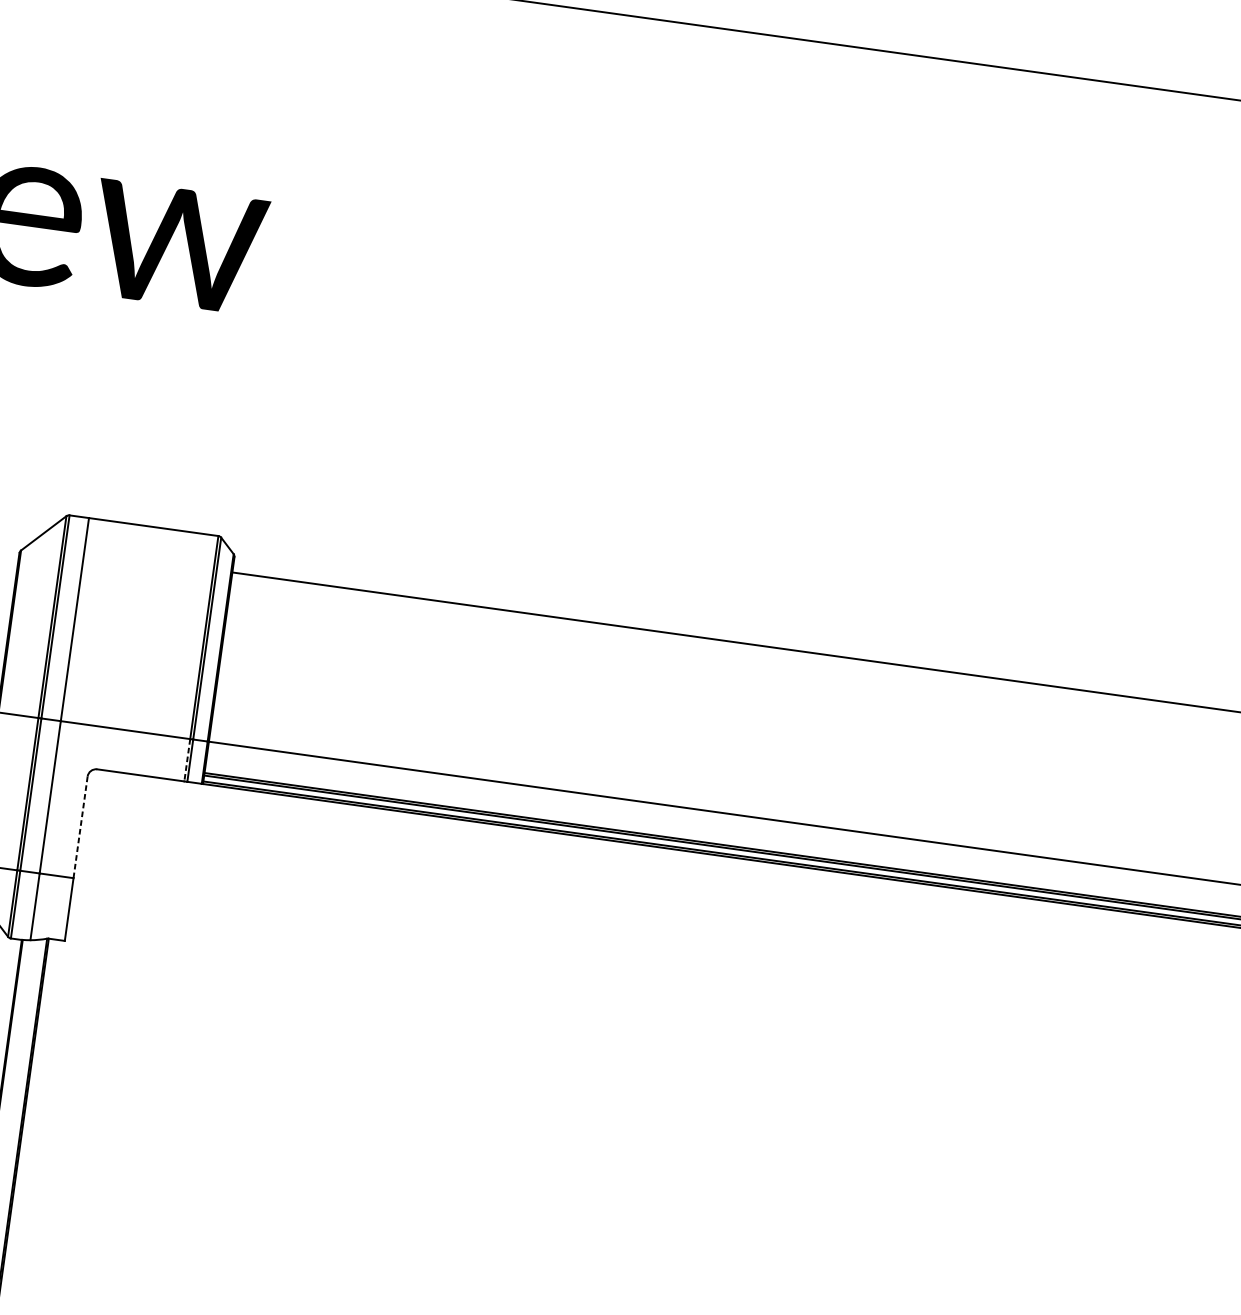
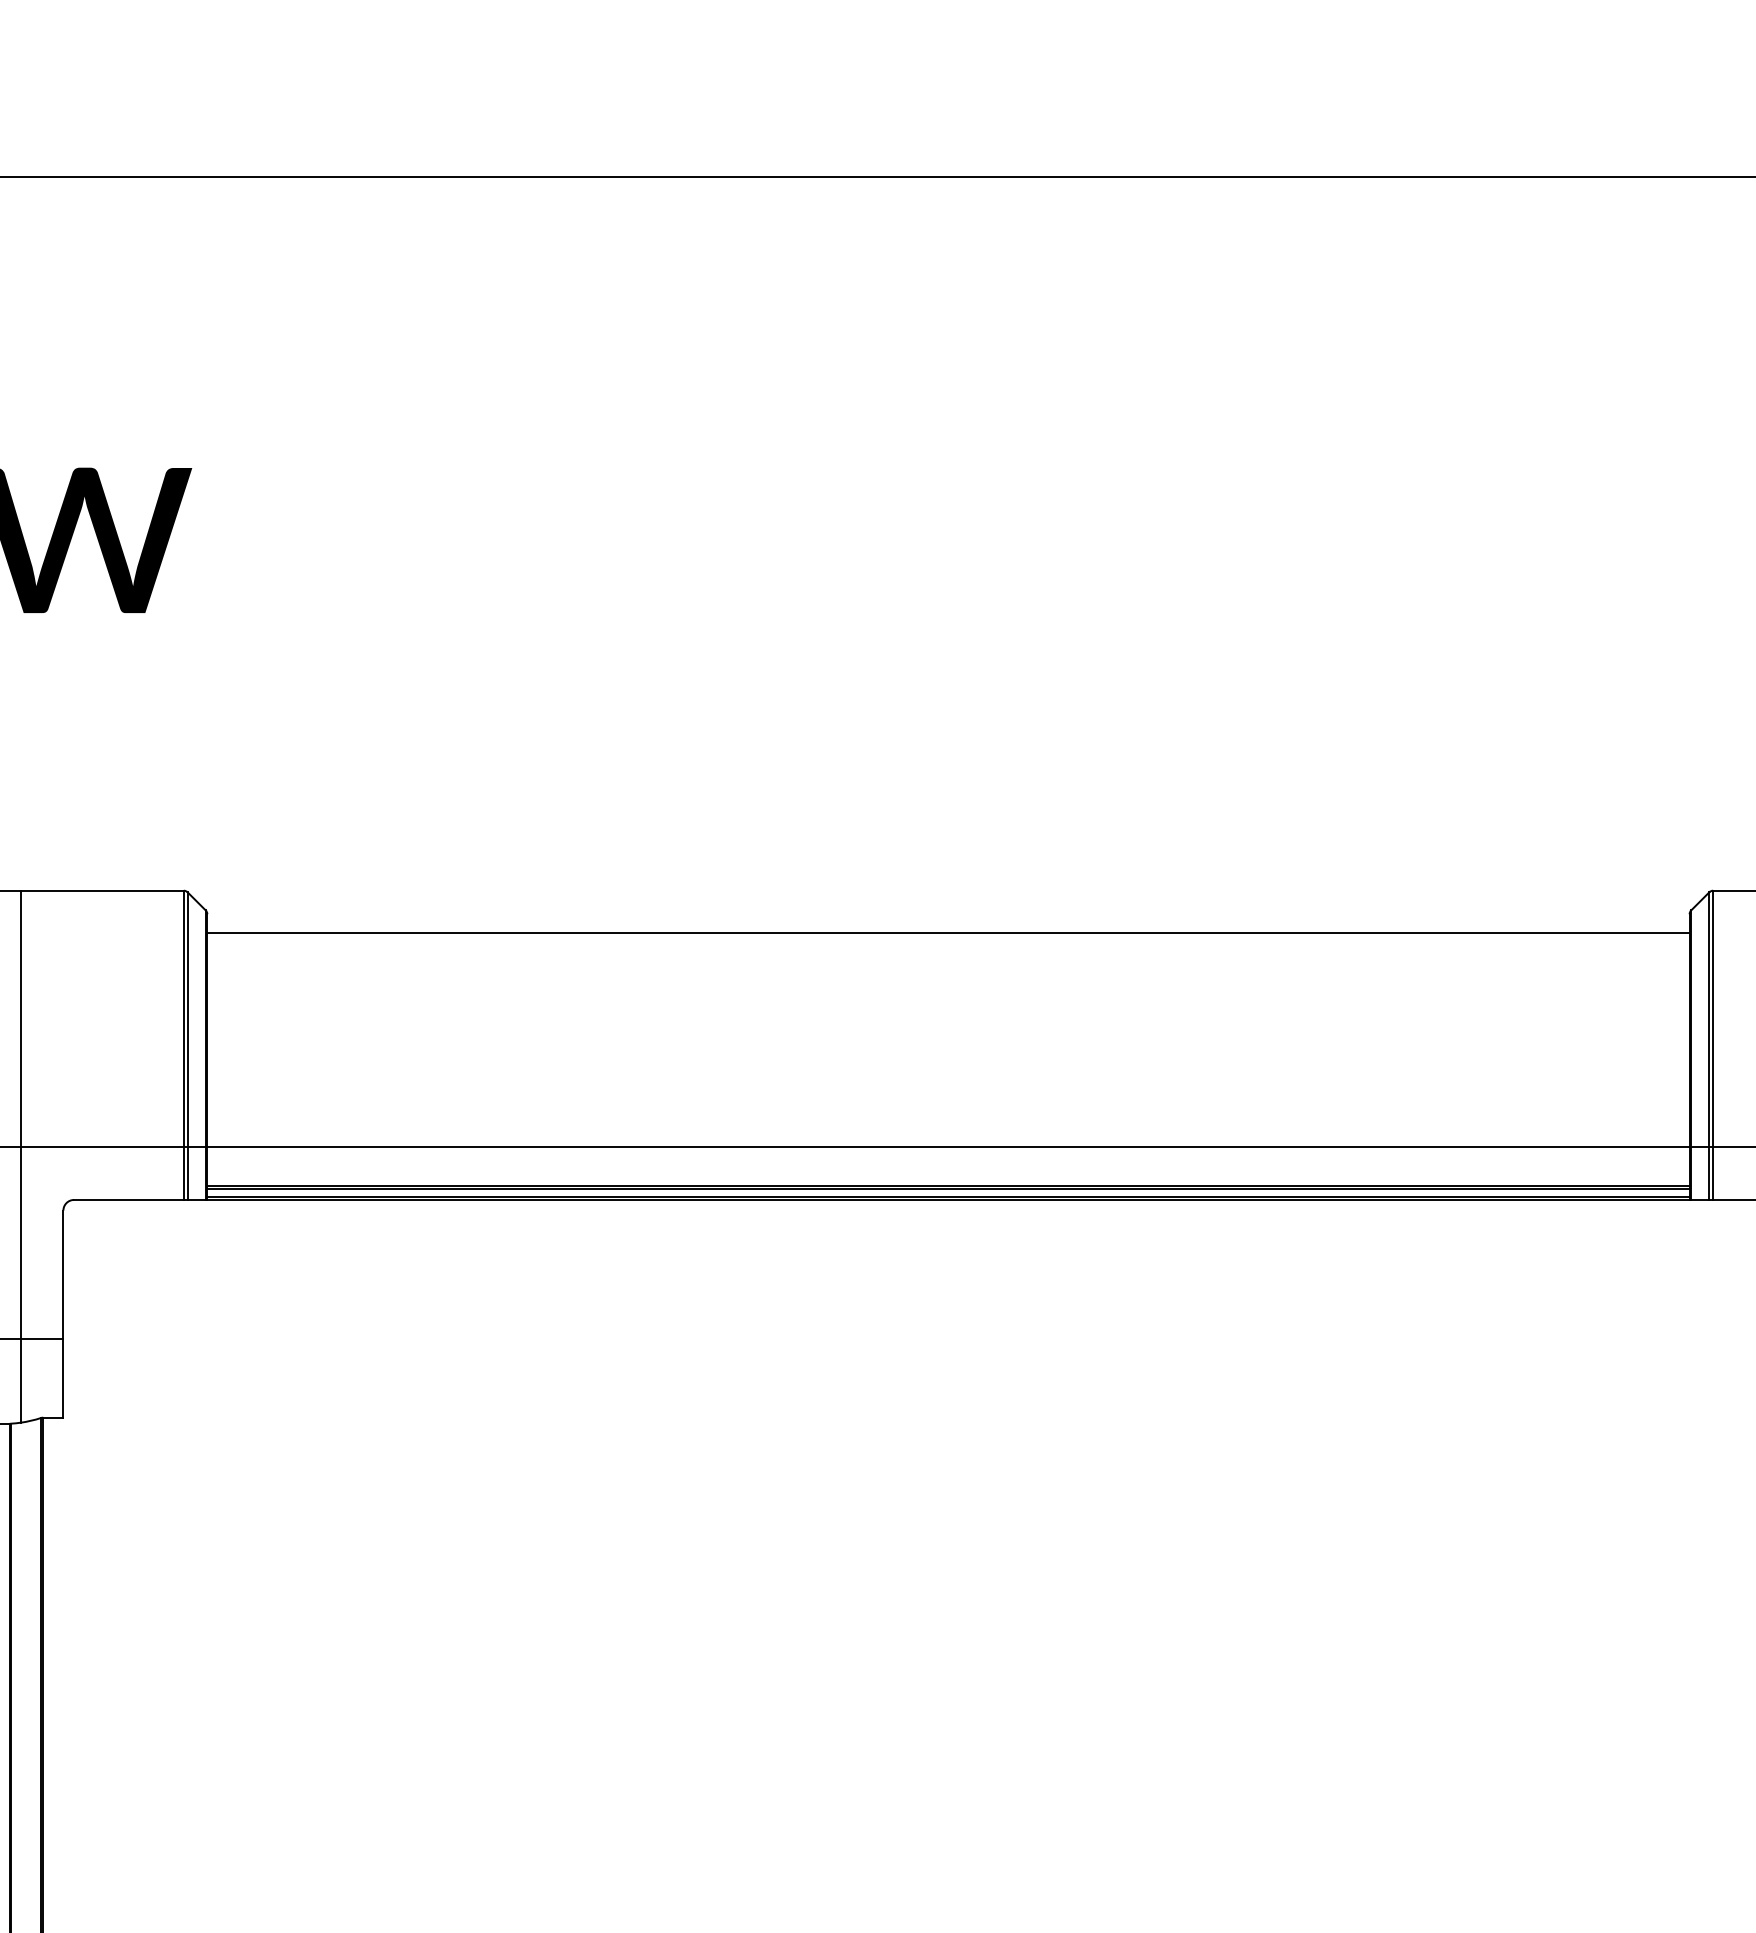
line: (187, 760) -> (183, 1173), dashed -> solid
line: (80, 827) -> (63, 1274), dashed -> solid

